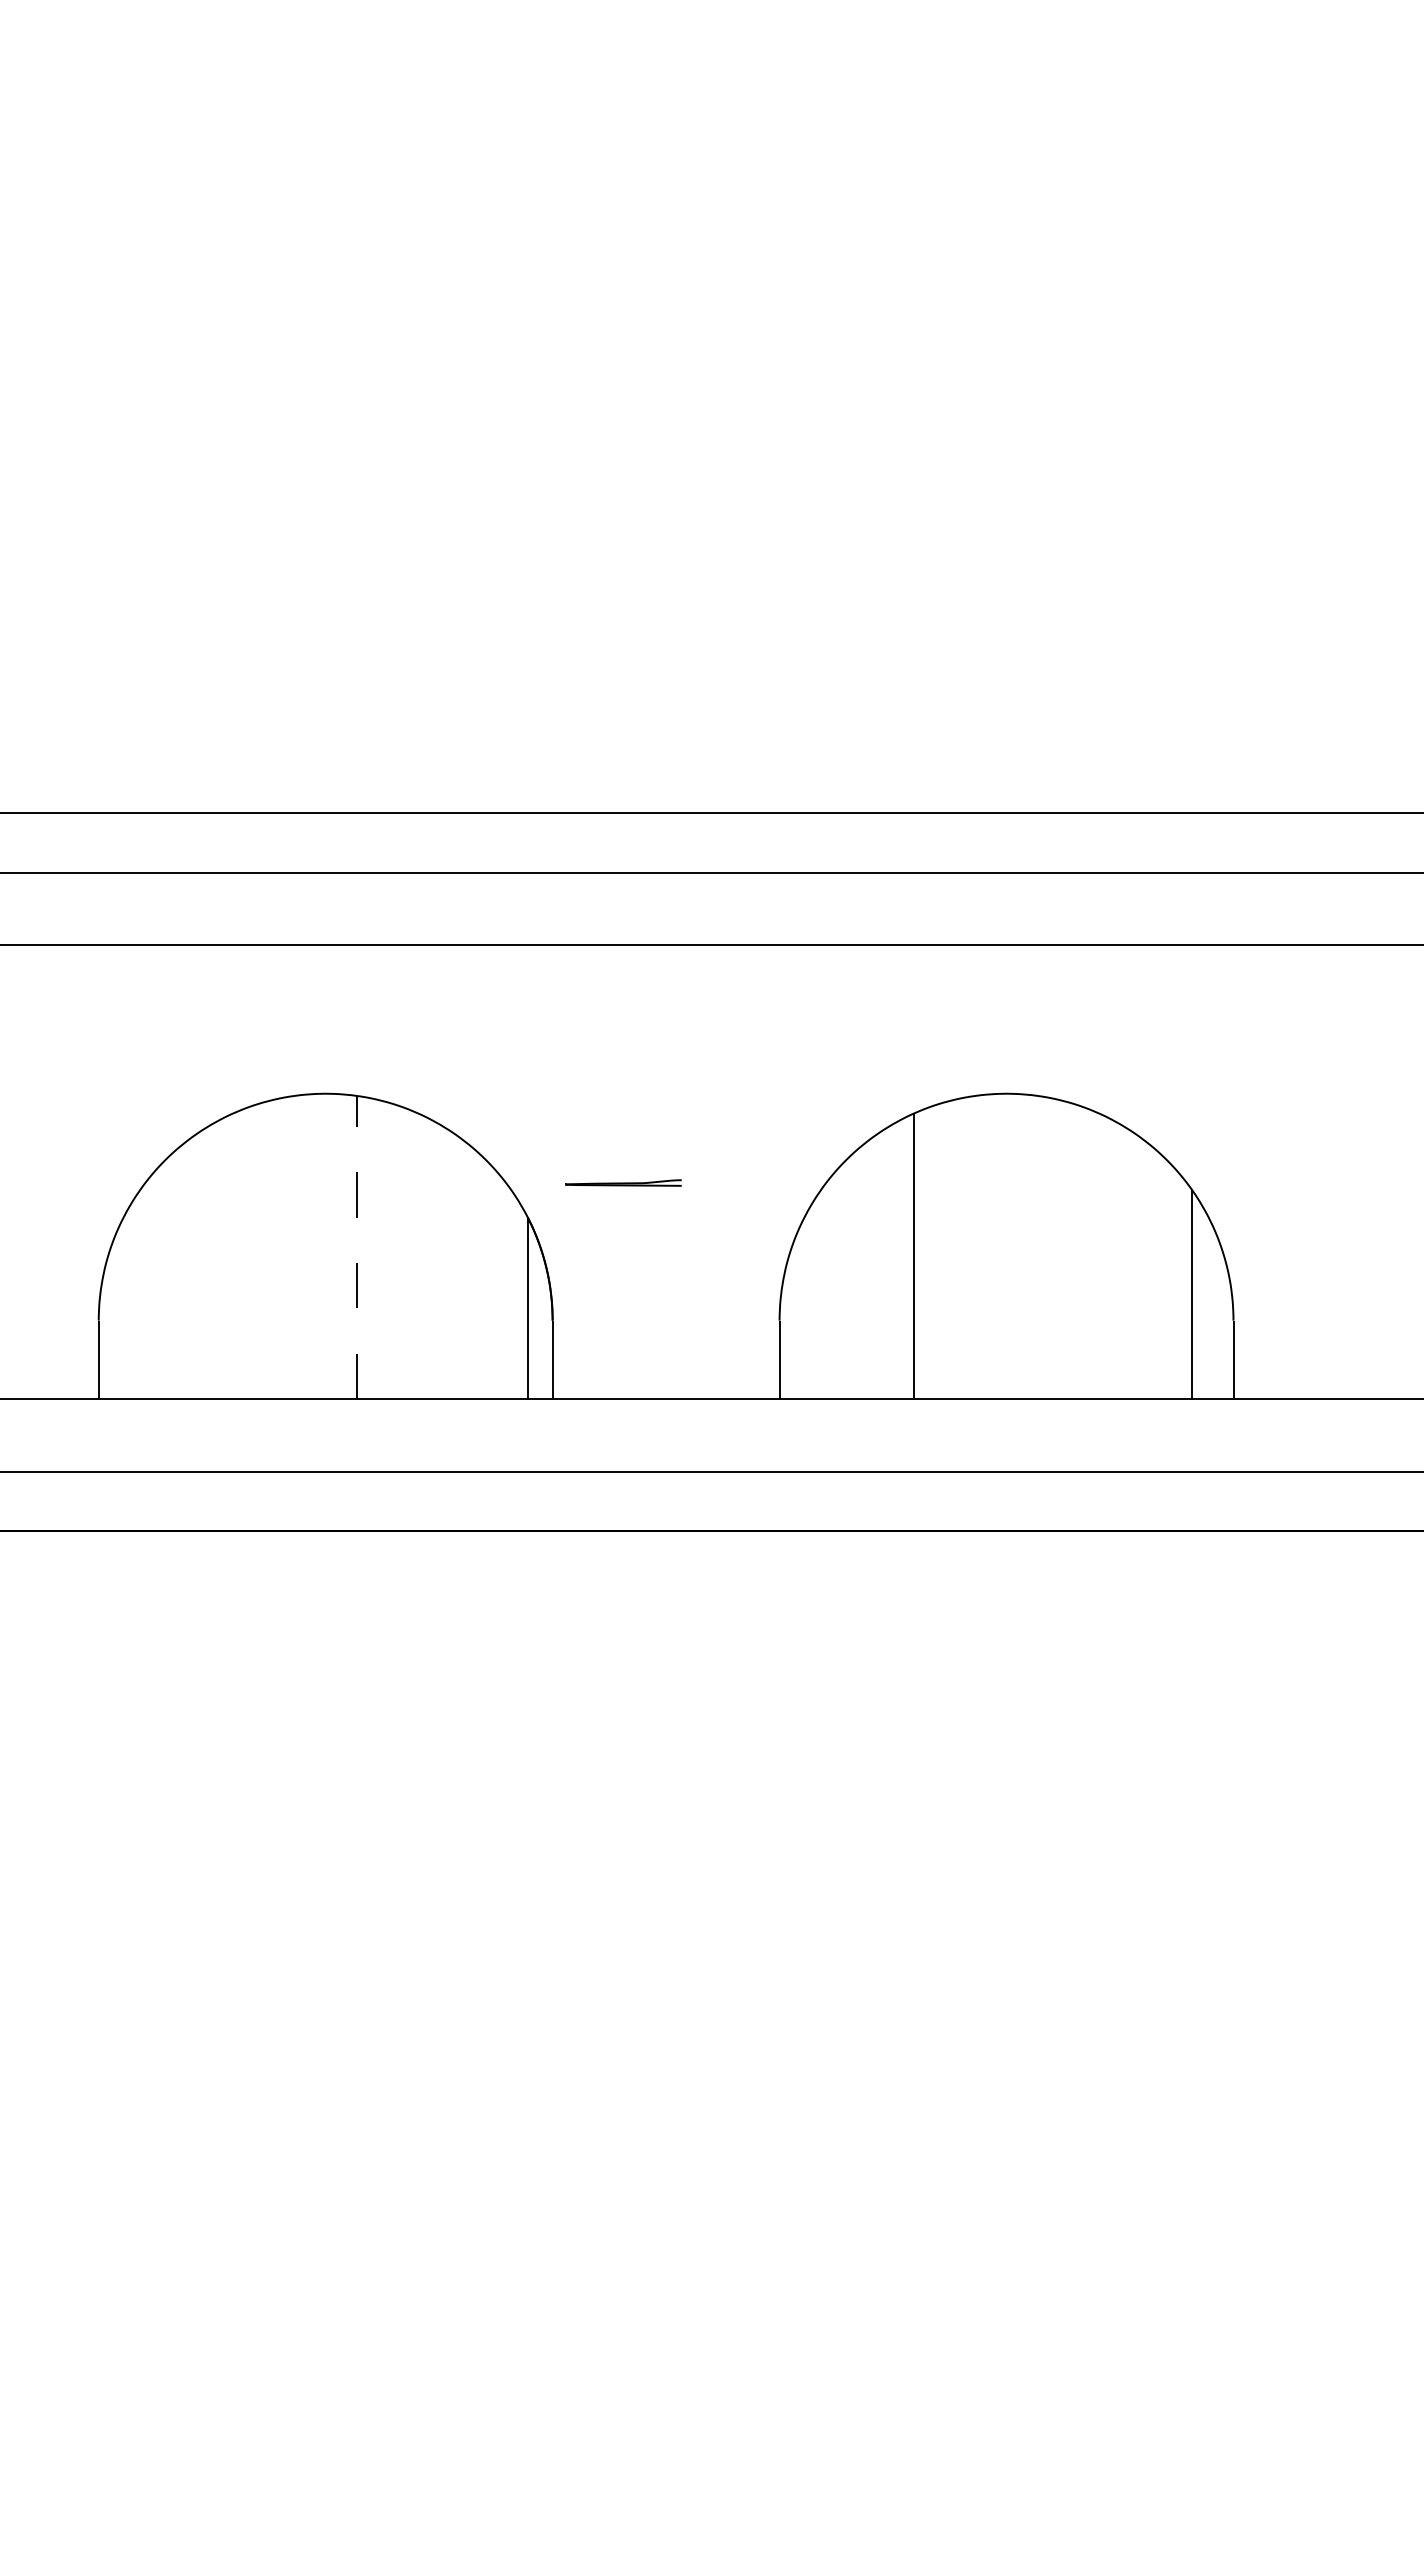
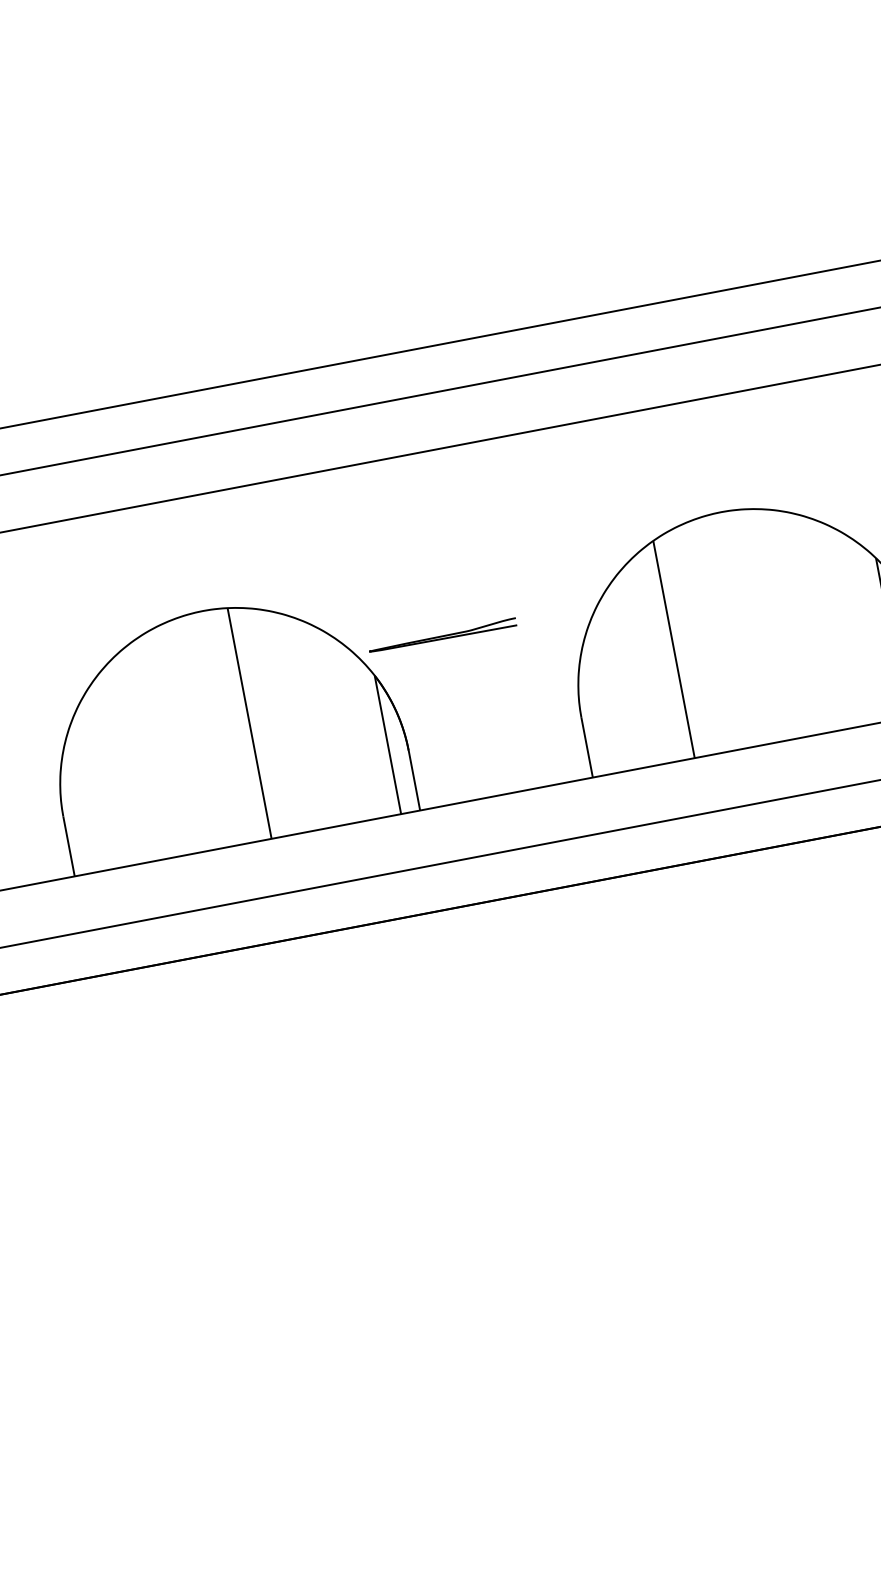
part: (623, 1182) -> (442, 635), size x1.67
line: (357, 1247) -> (249, 723), dashed -> solid

